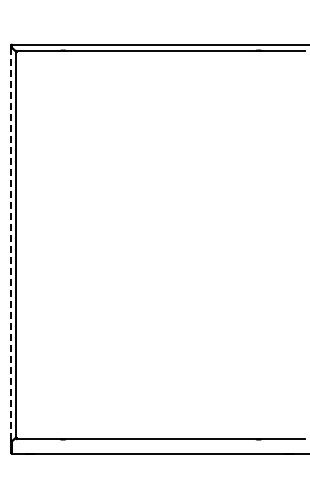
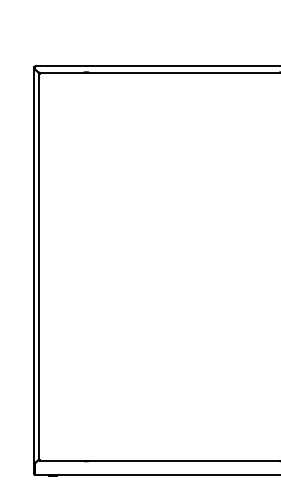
line: (11, 244) -> (34, 266), dashed -> solid

